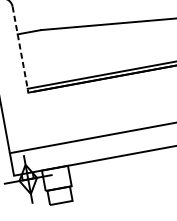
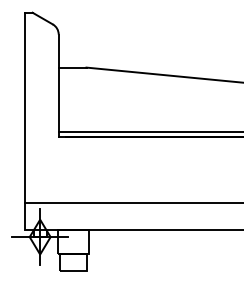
line: (20, 50) -> (58, 86), dashed -> solid

